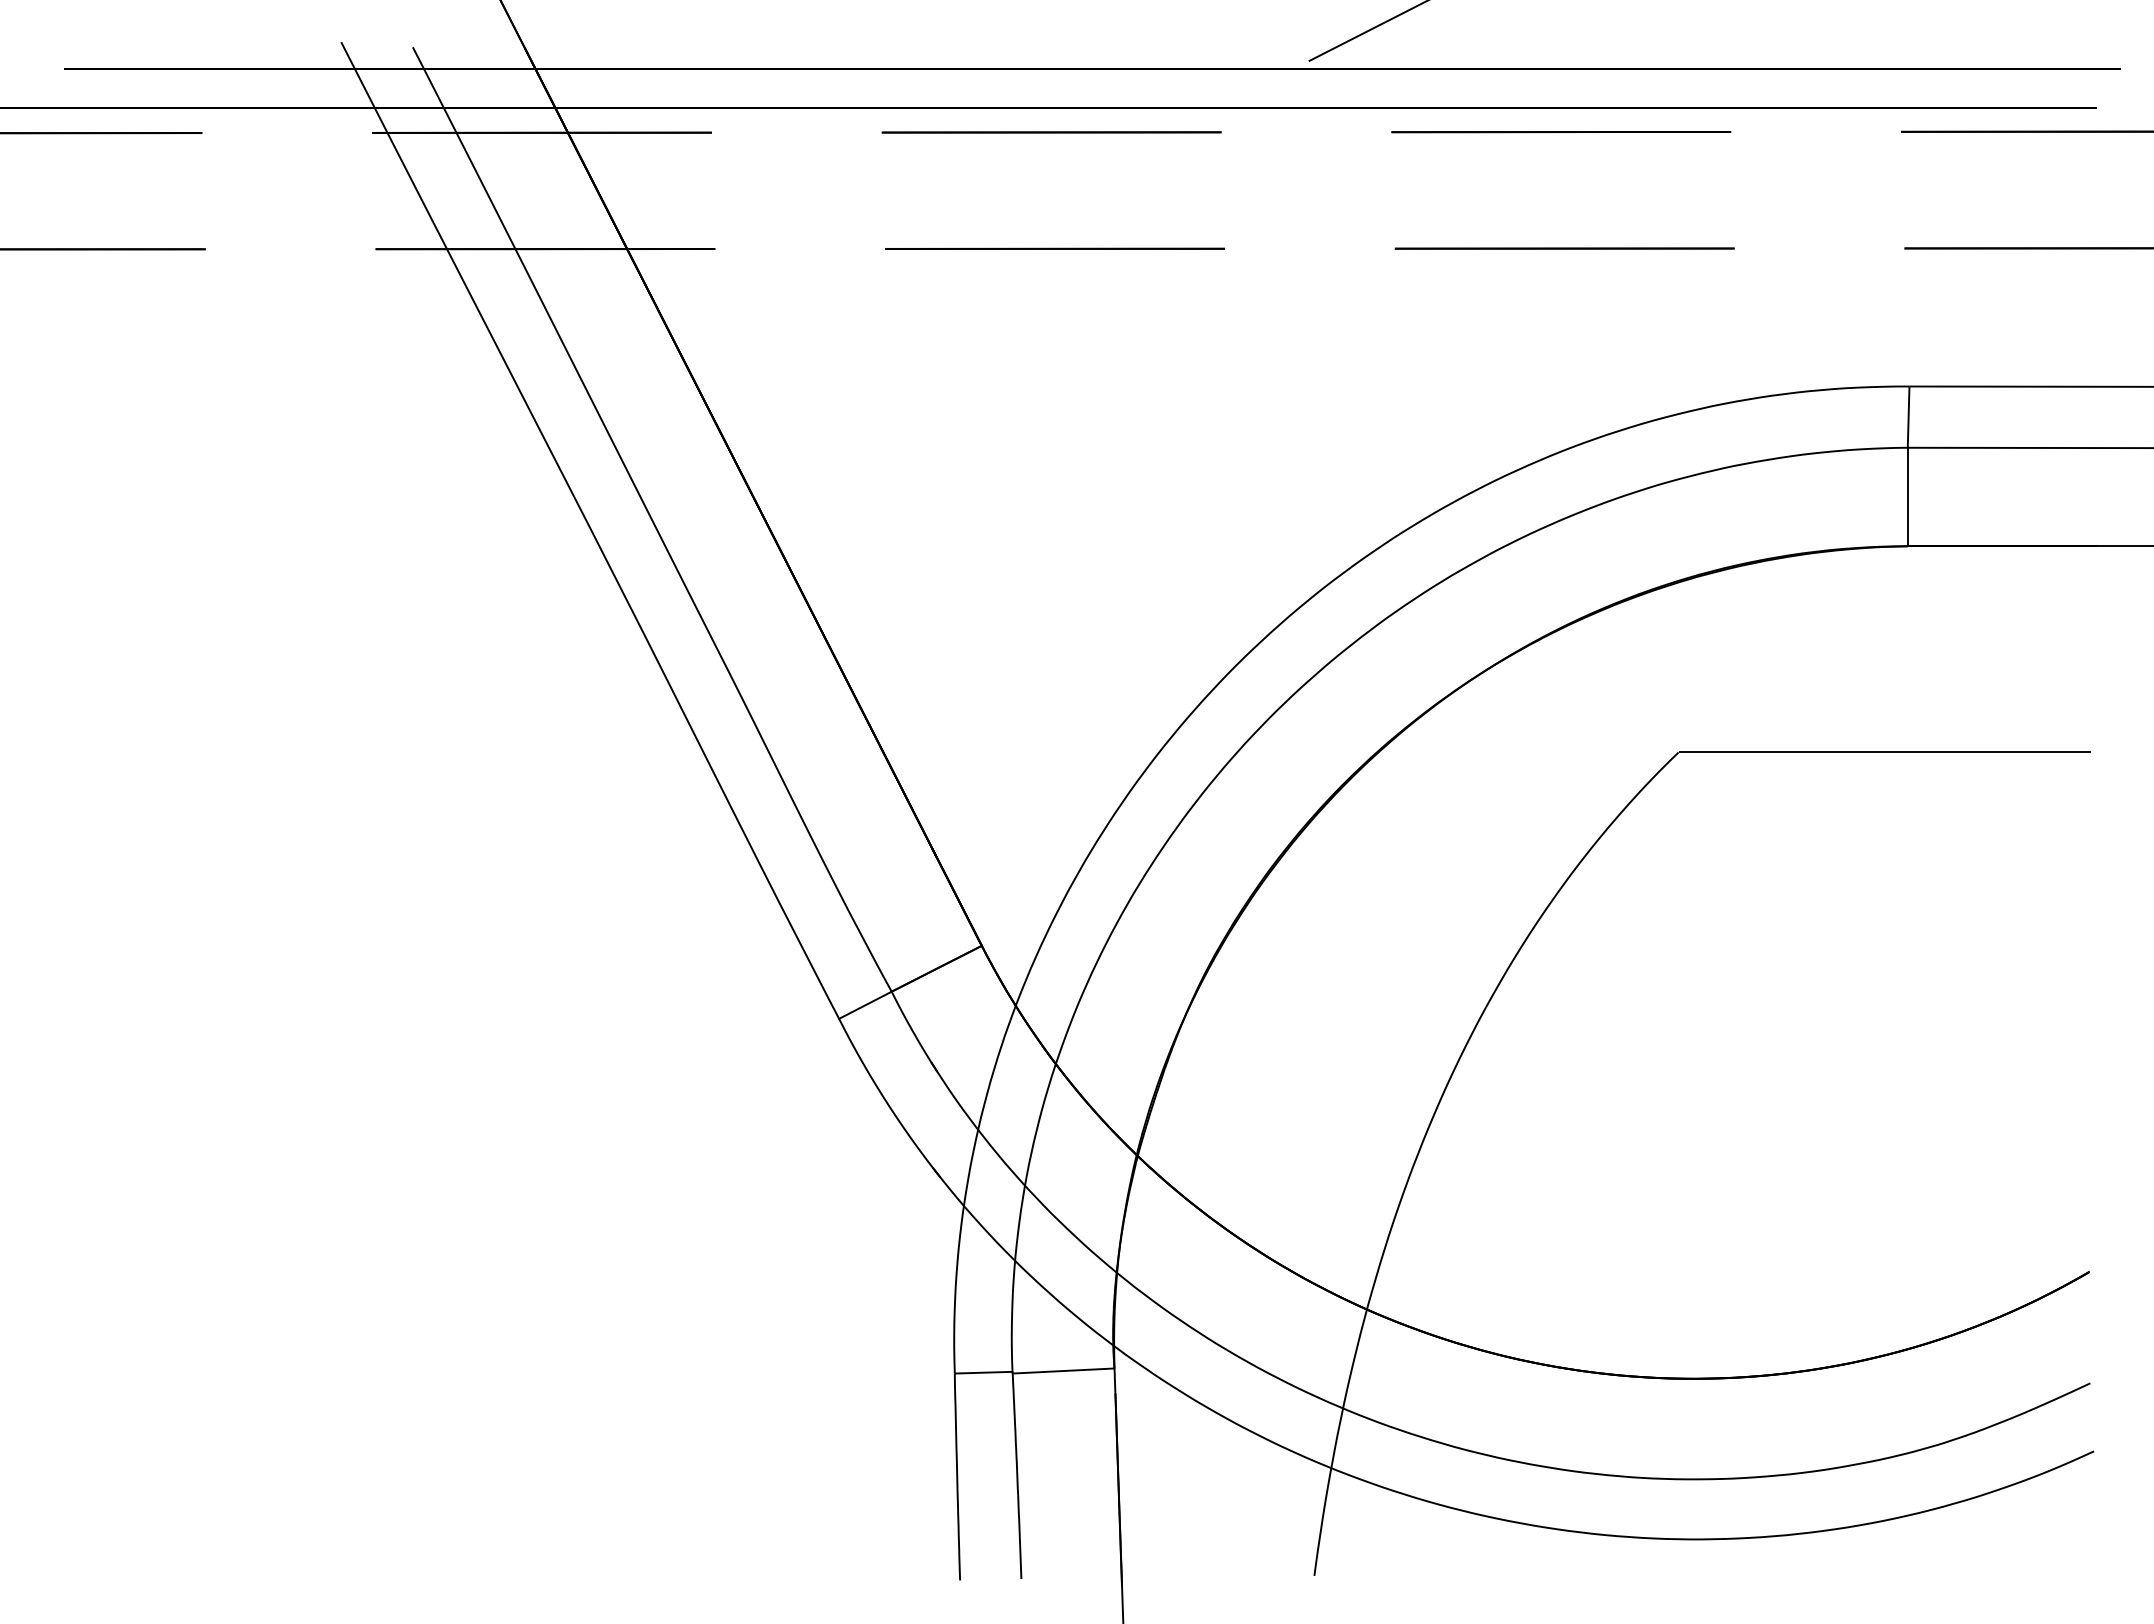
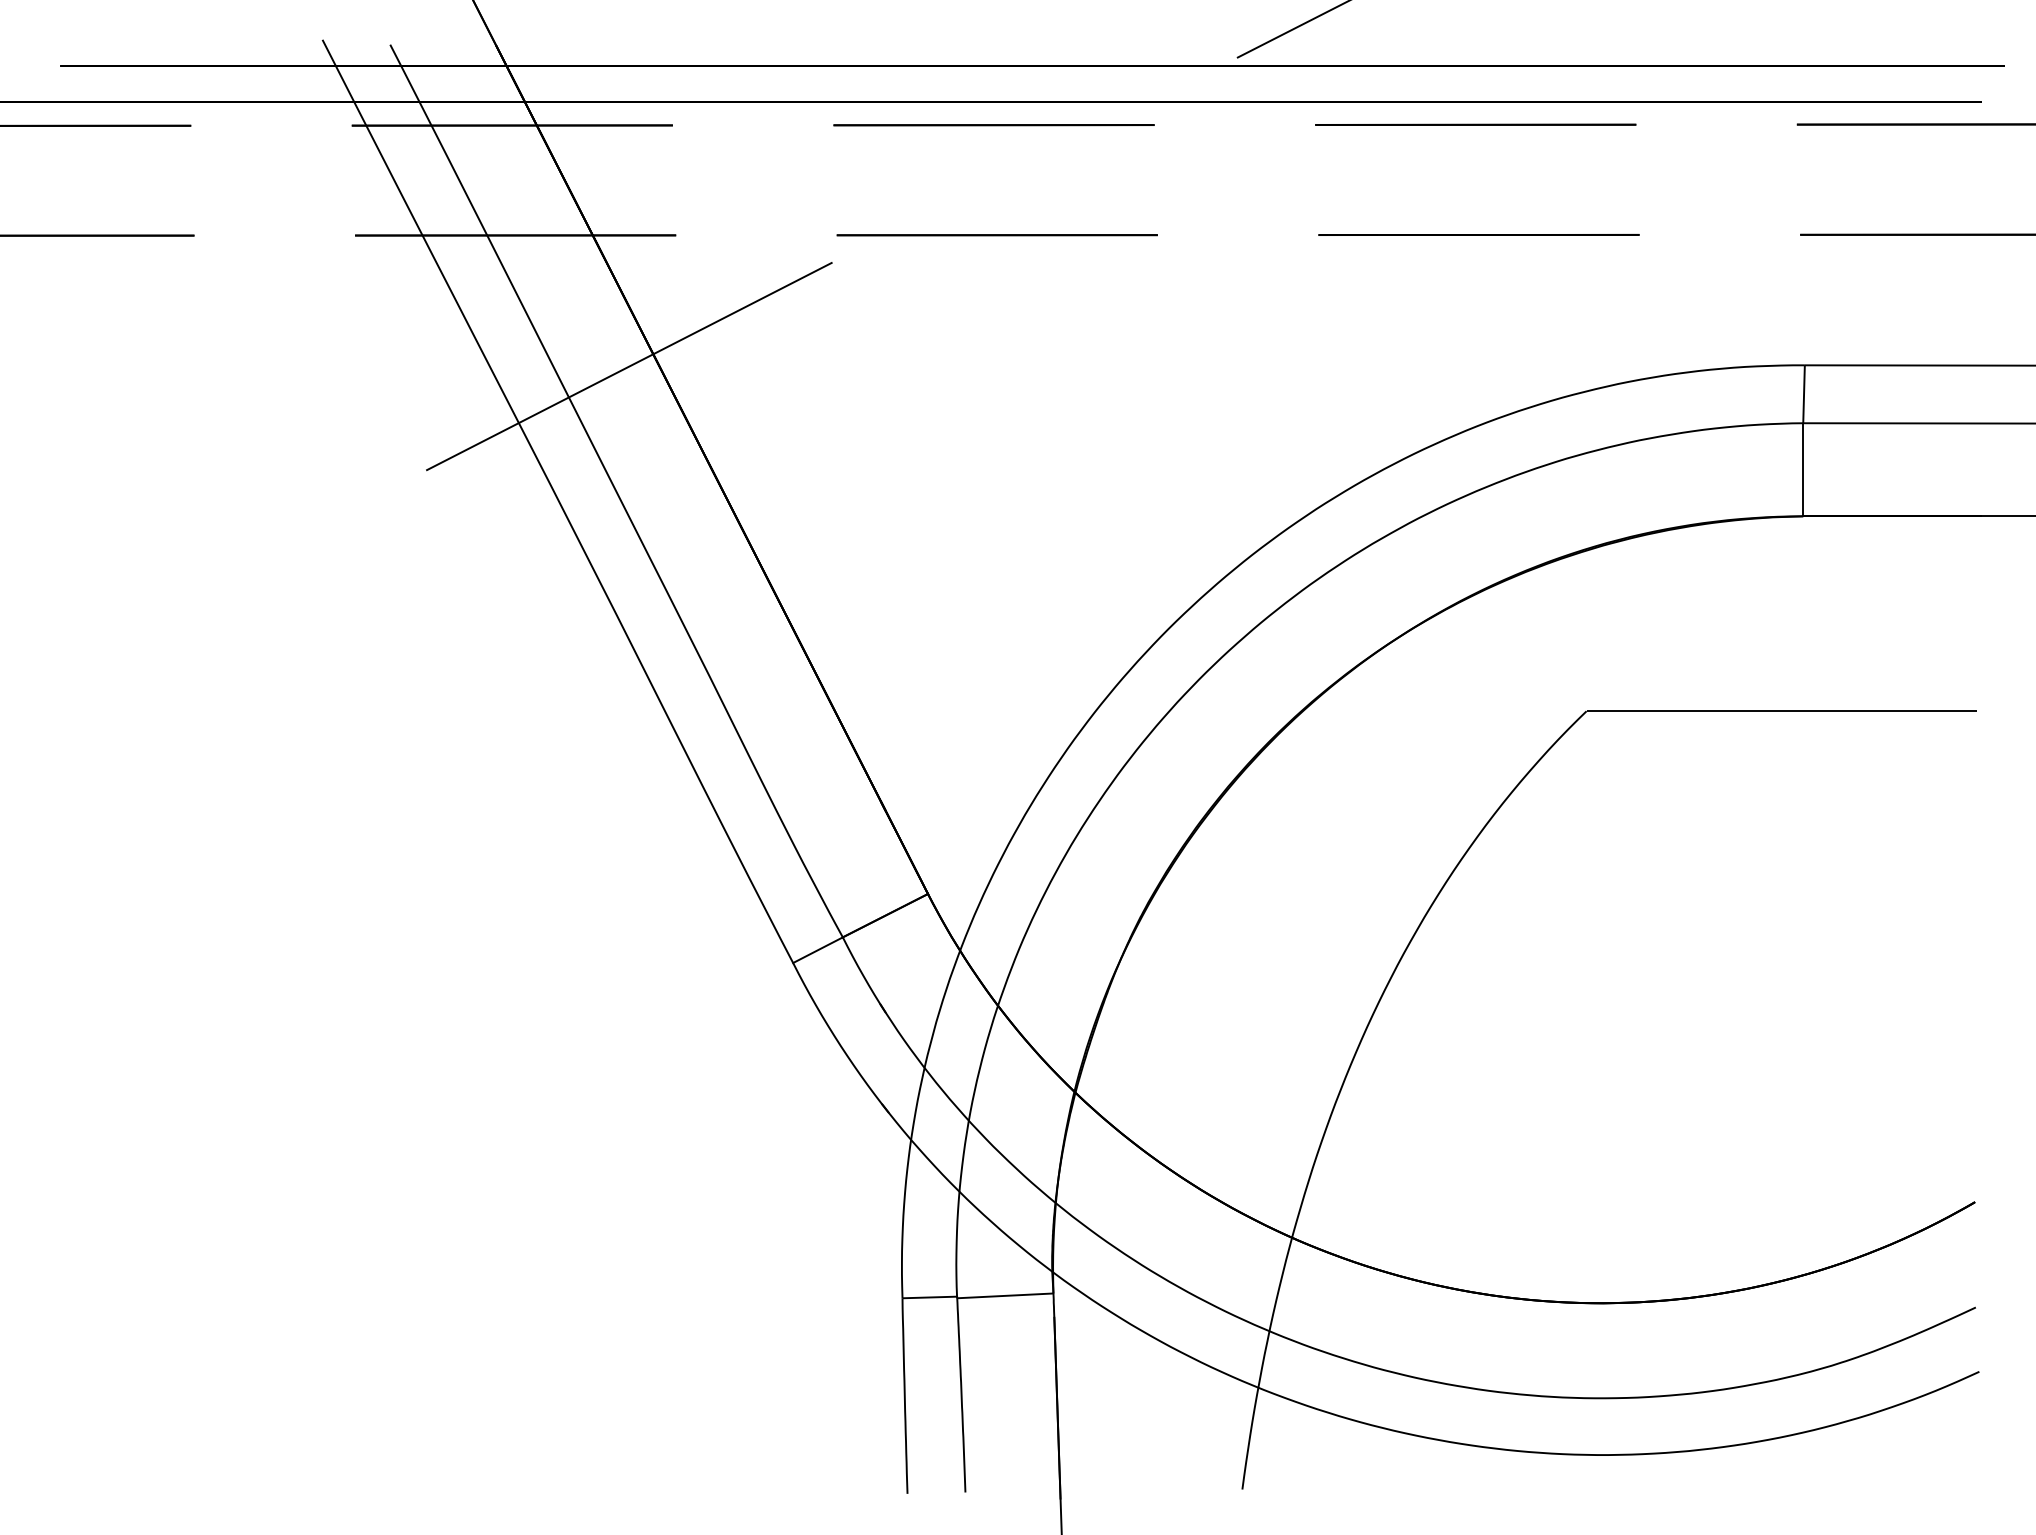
line: (665, 387) -> (629, 366), added

